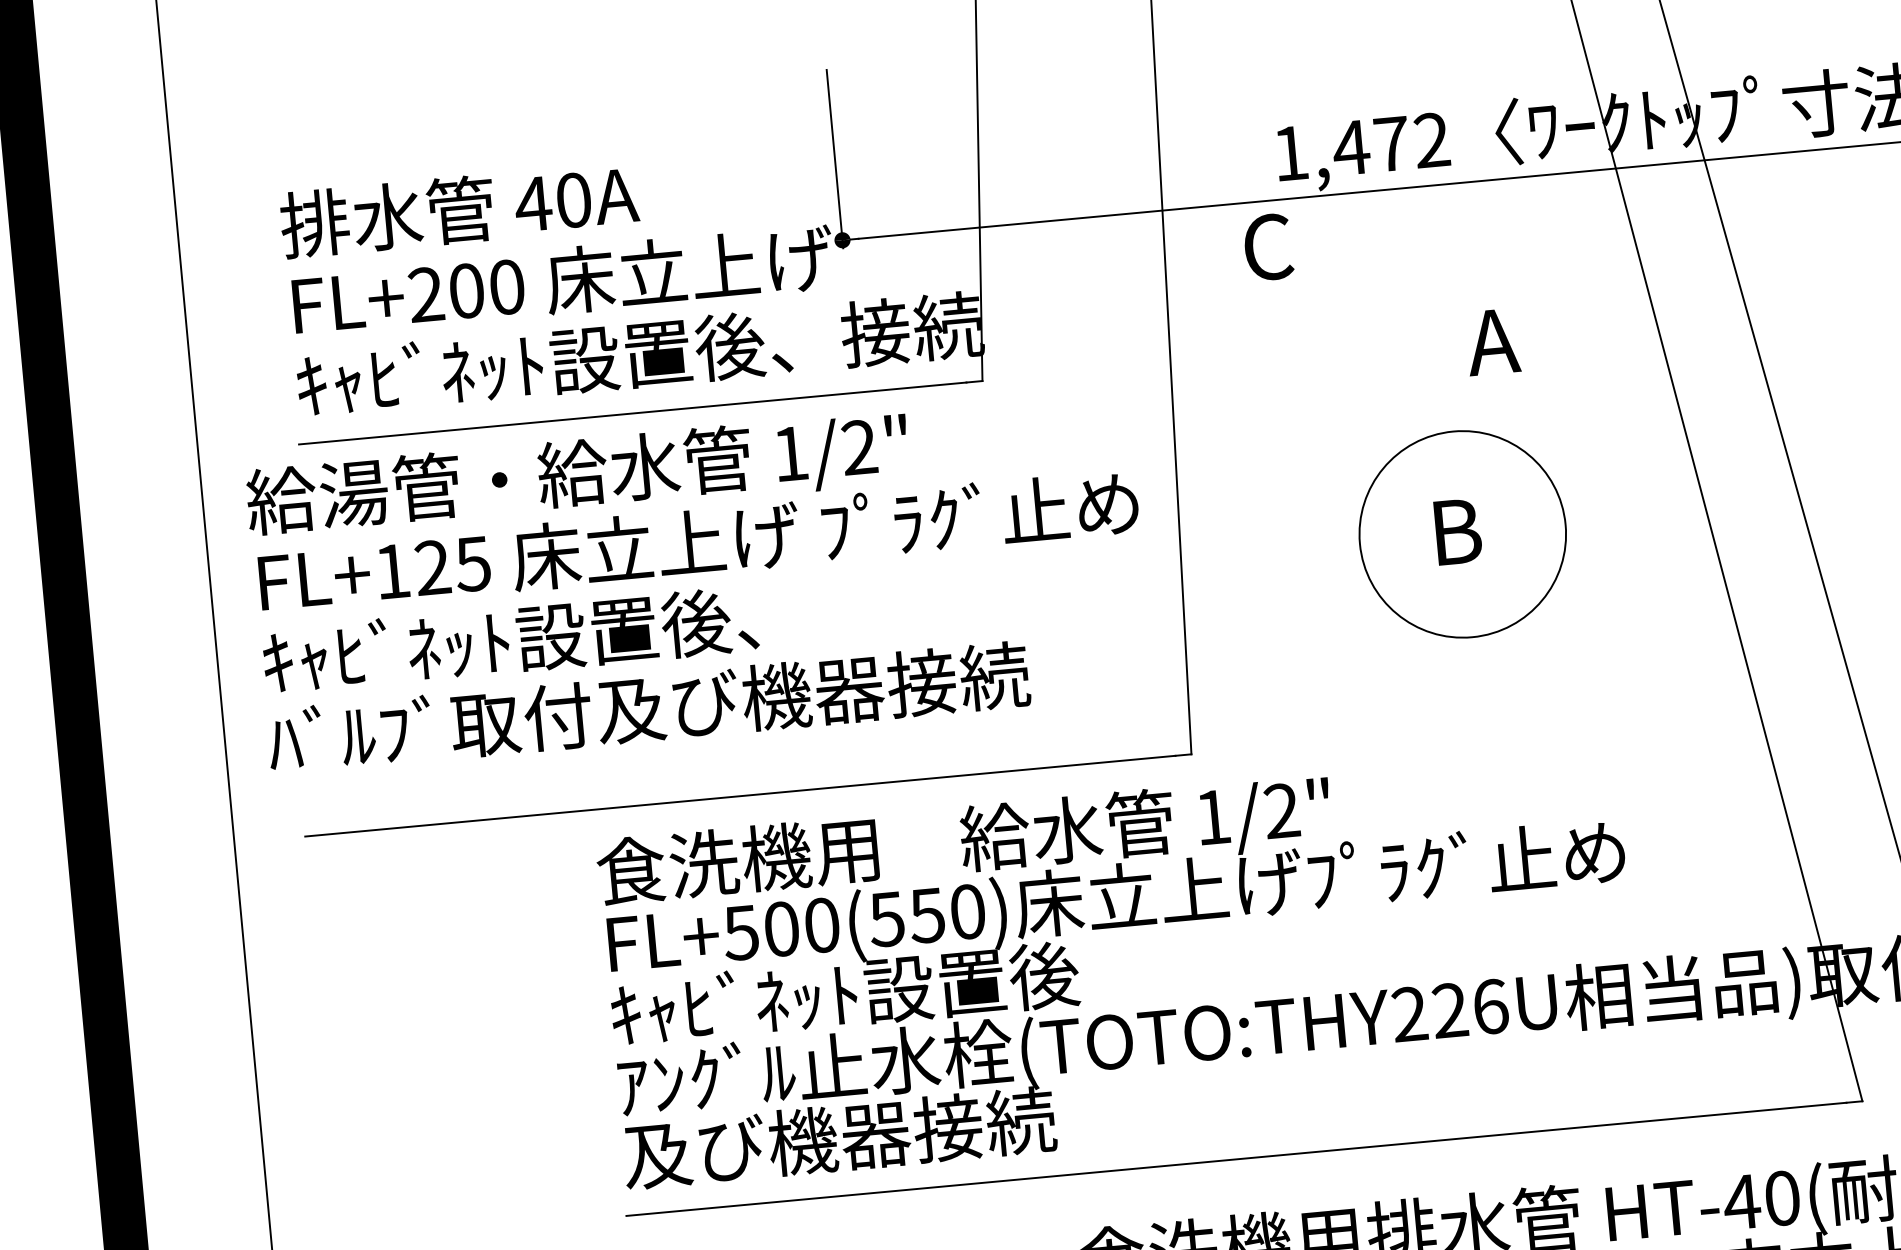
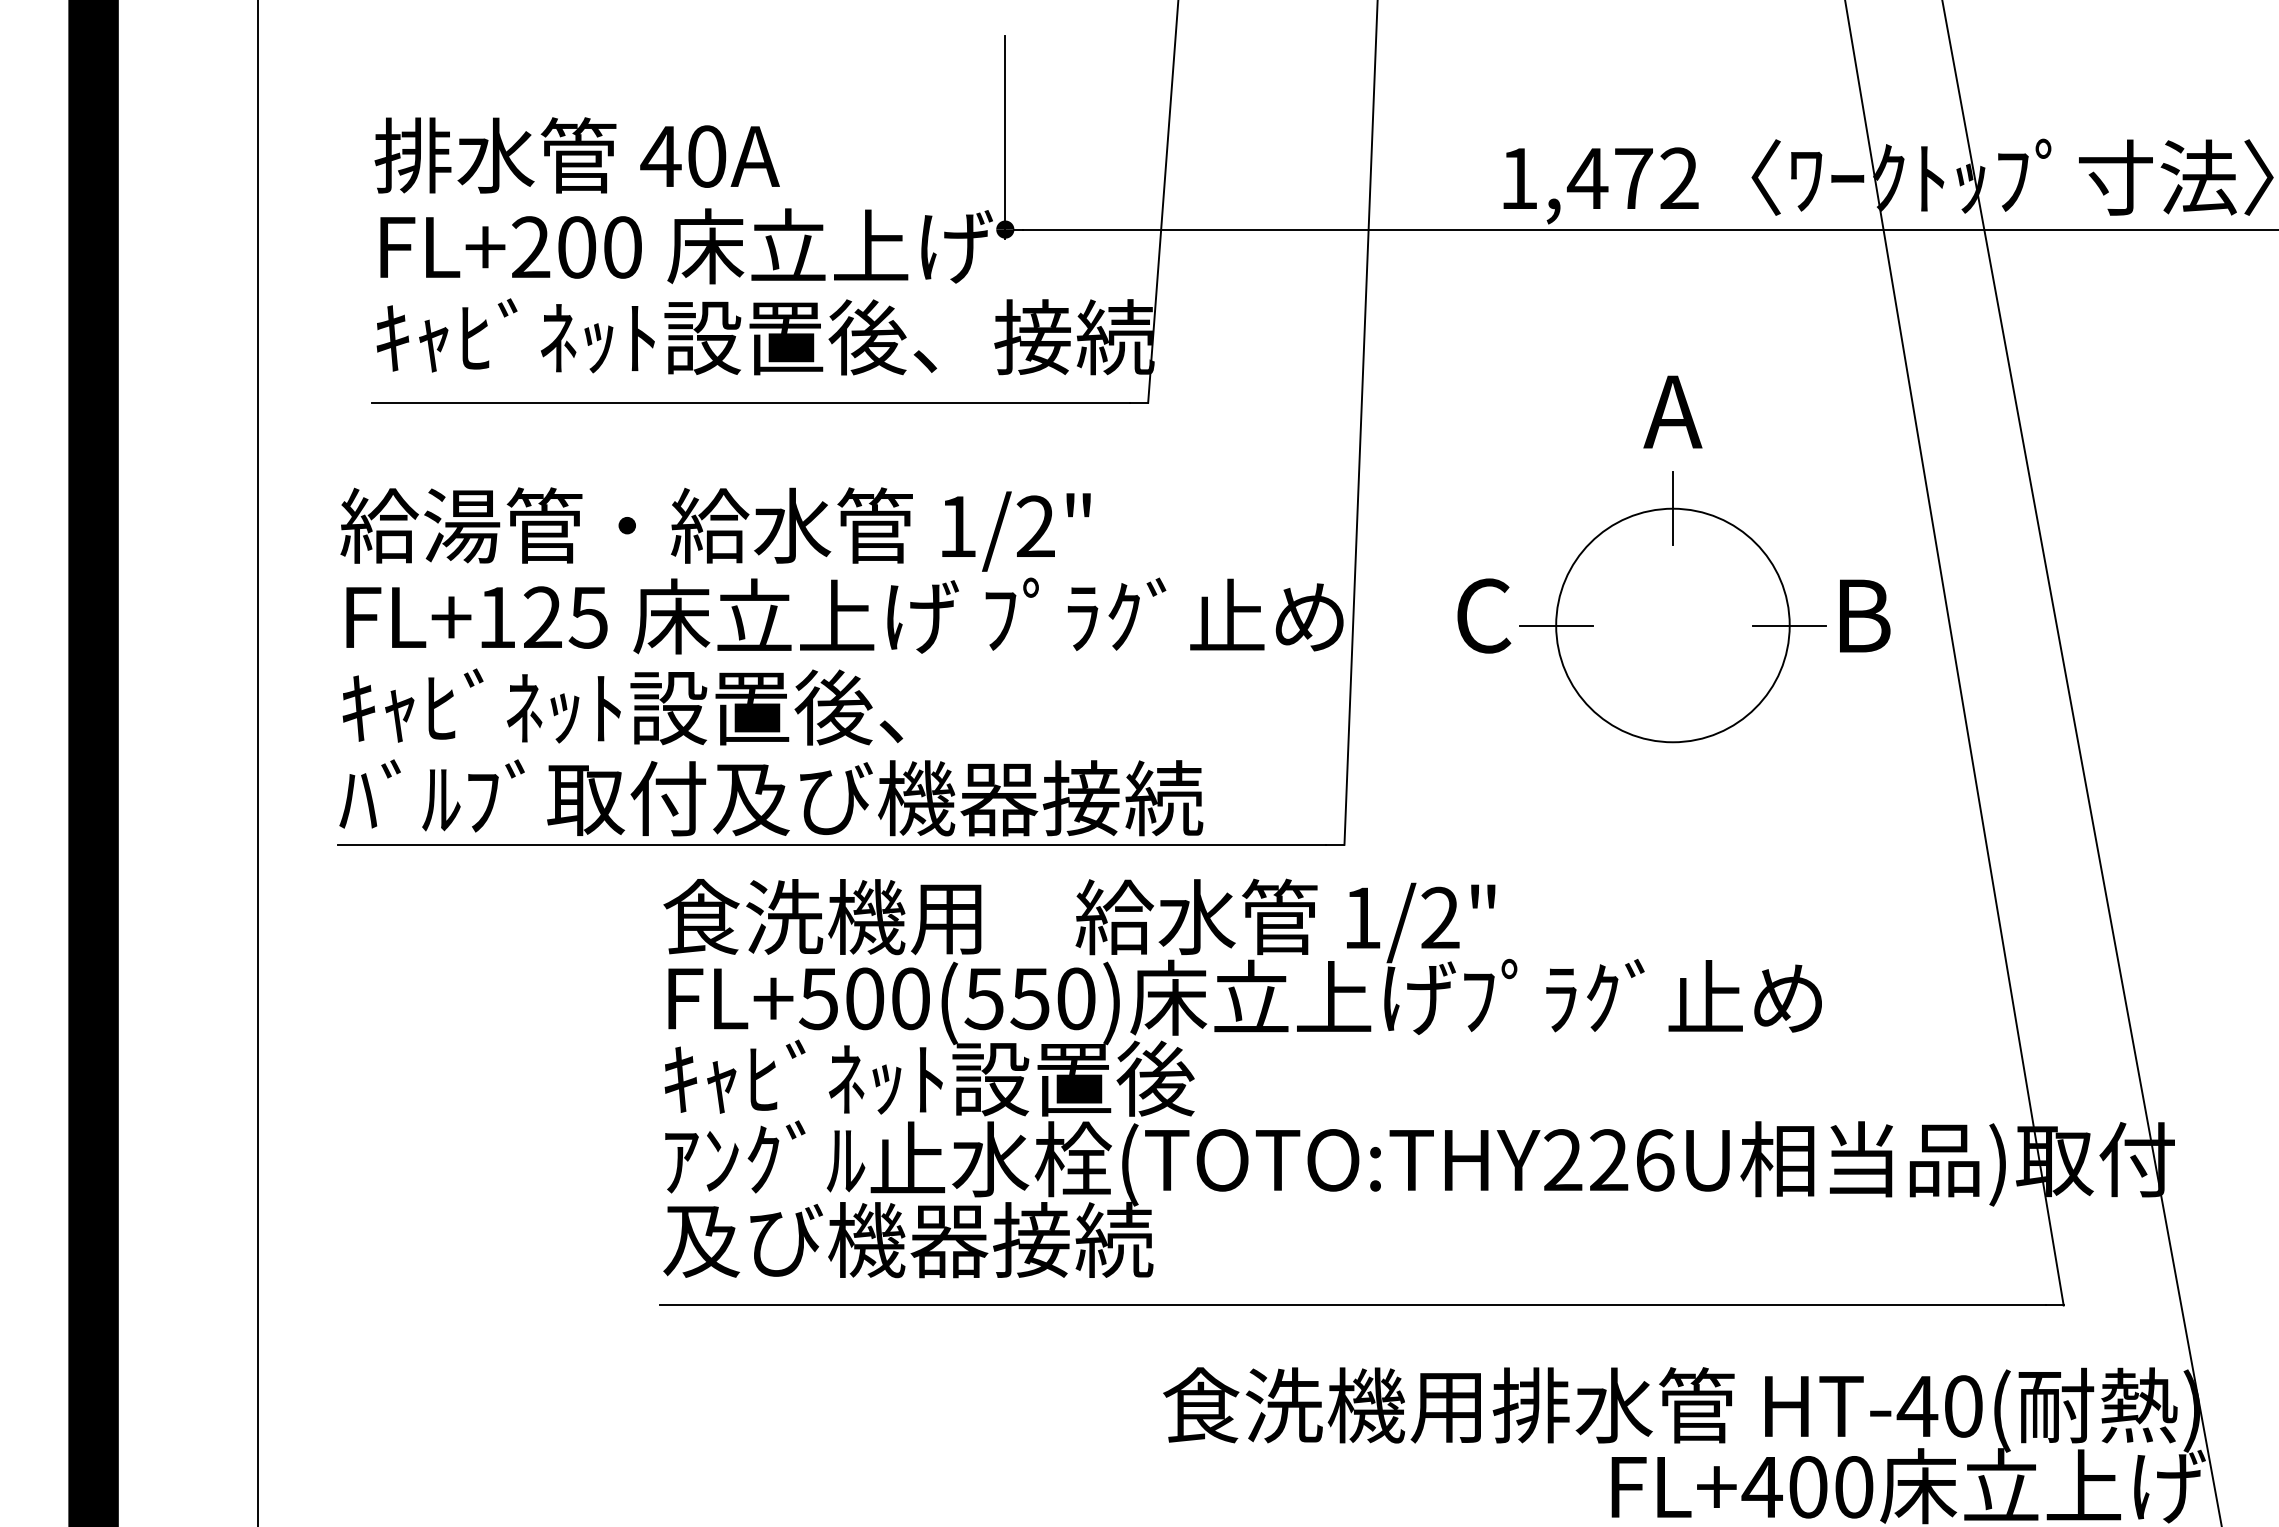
text: (1268, 246) -> (1484, 615), moved
text: (1492, 341) -> (1672, 411), moved
line: (1452, 431) -> (1672, 508), added
line: (1565, 524) -> (1789, 625), added
text: (1458, 531) -> (1865, 615), moved
line: (1359, 543) -> (1555, 625), added
text: (699, 582) -> (841, 661), moved

